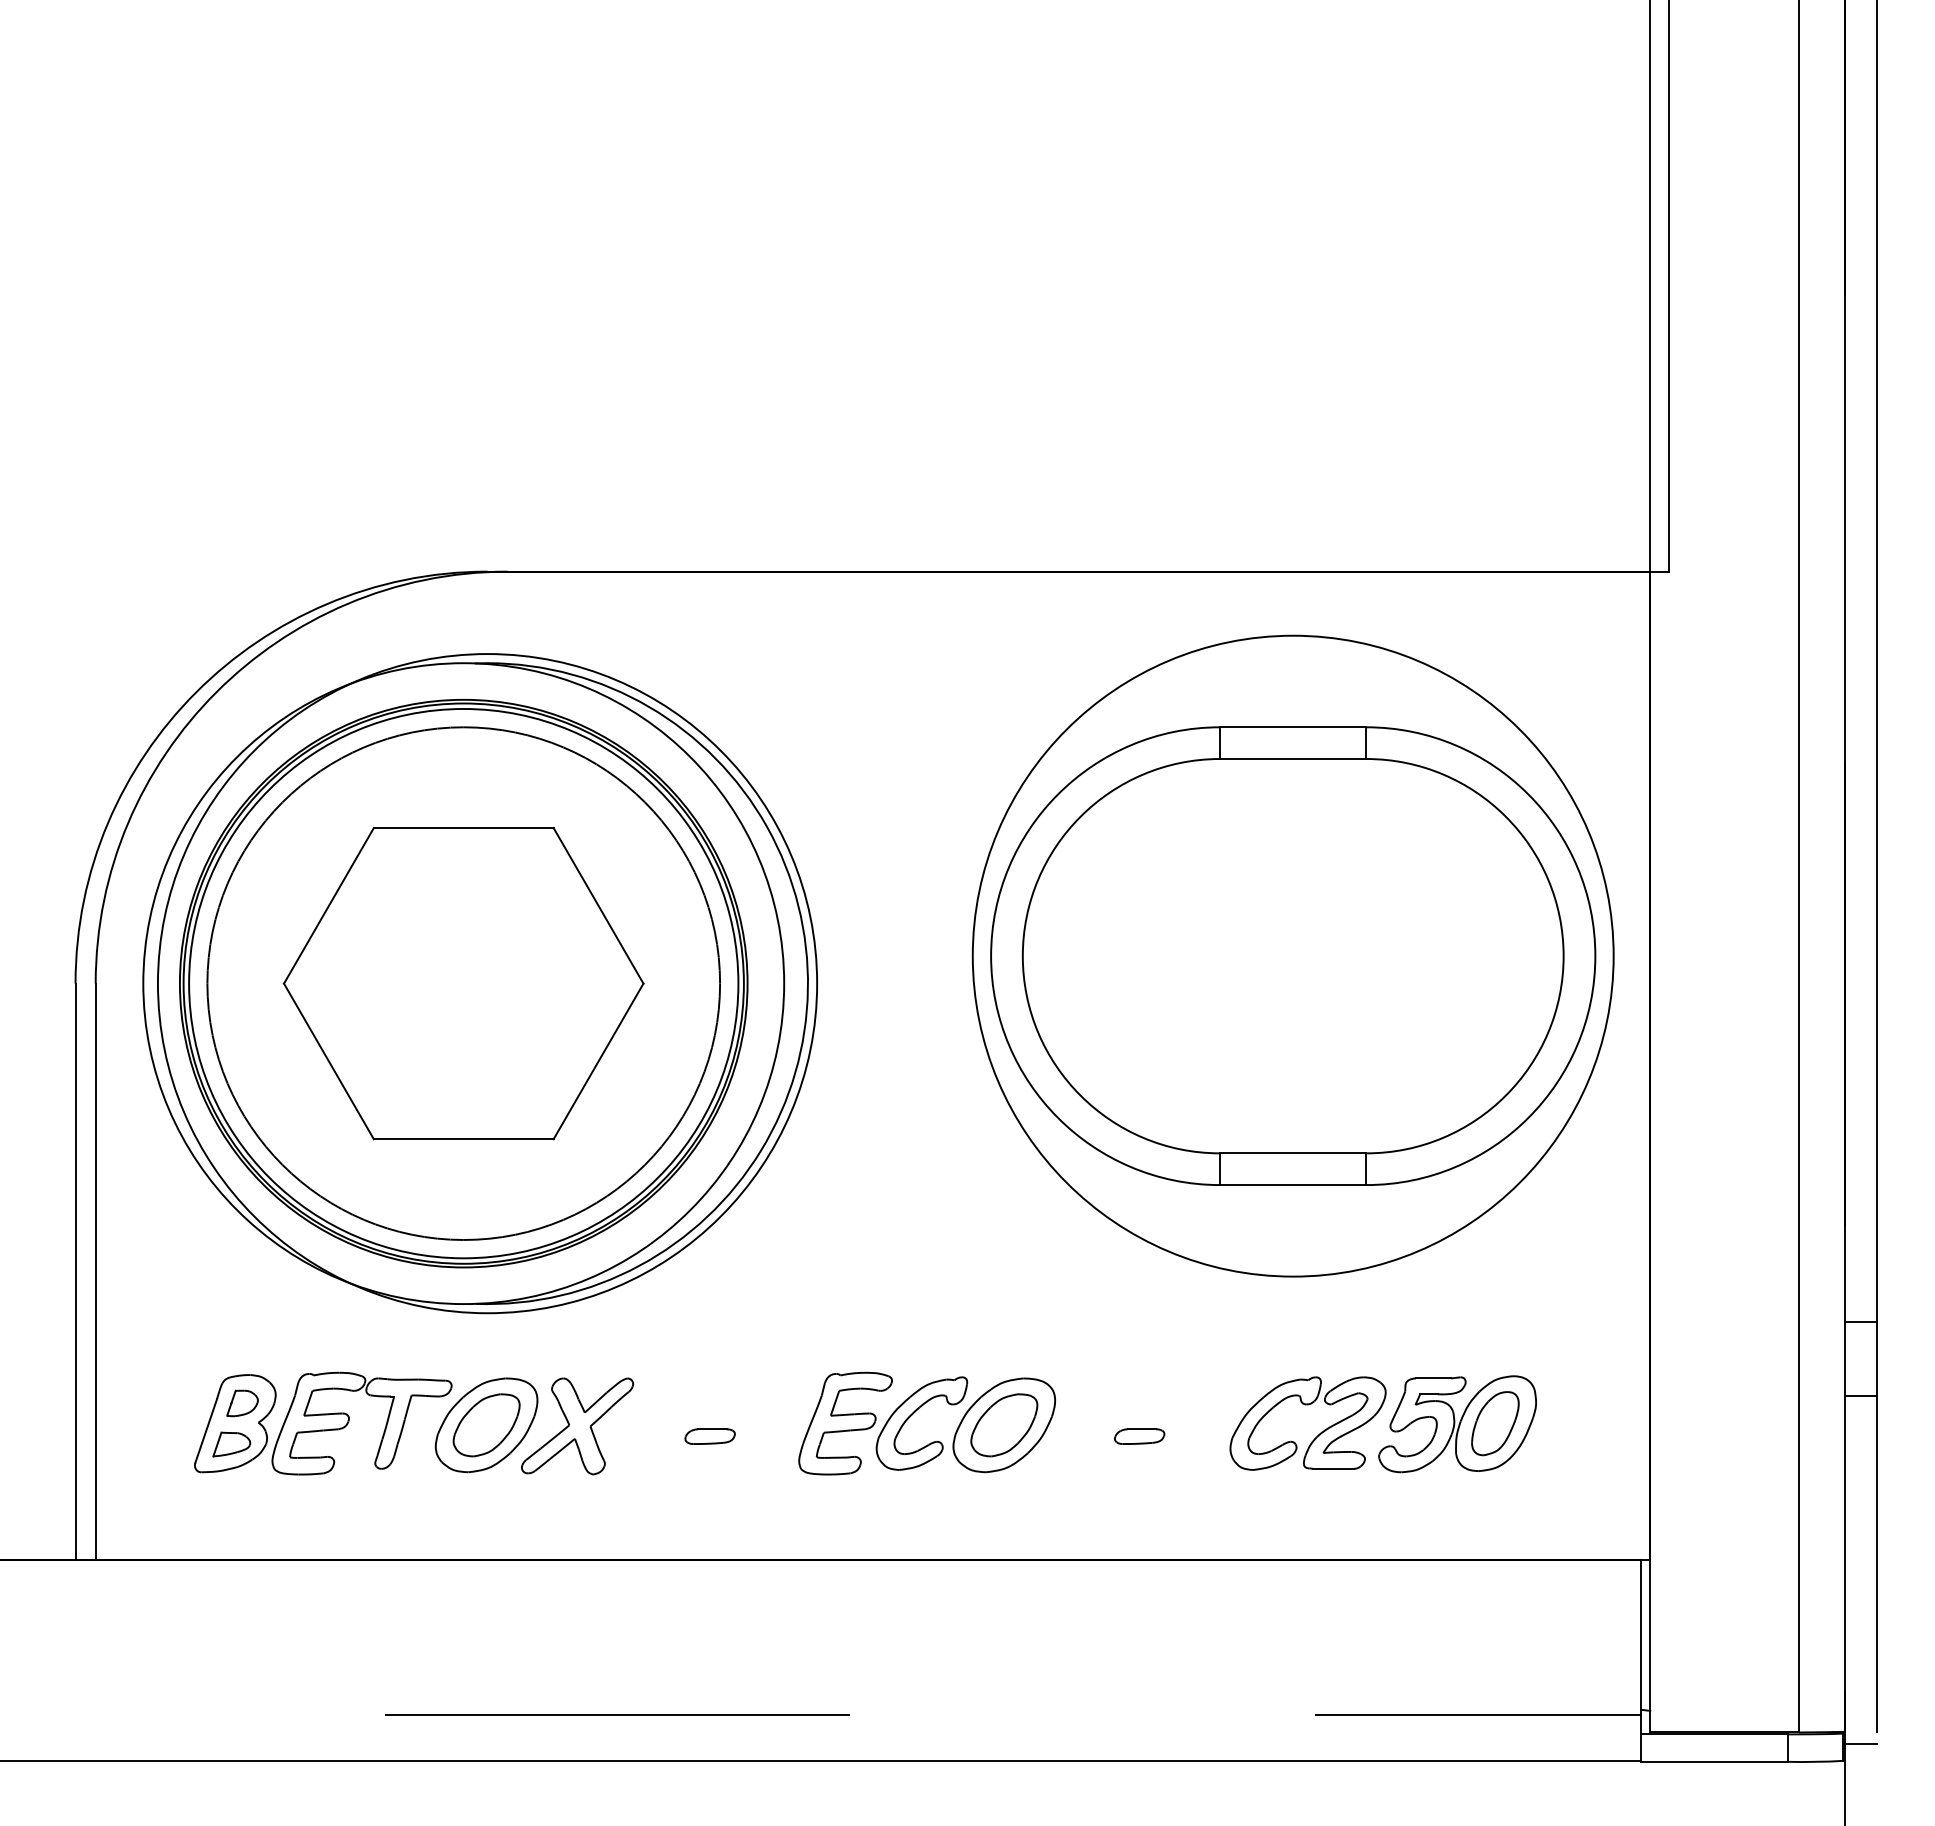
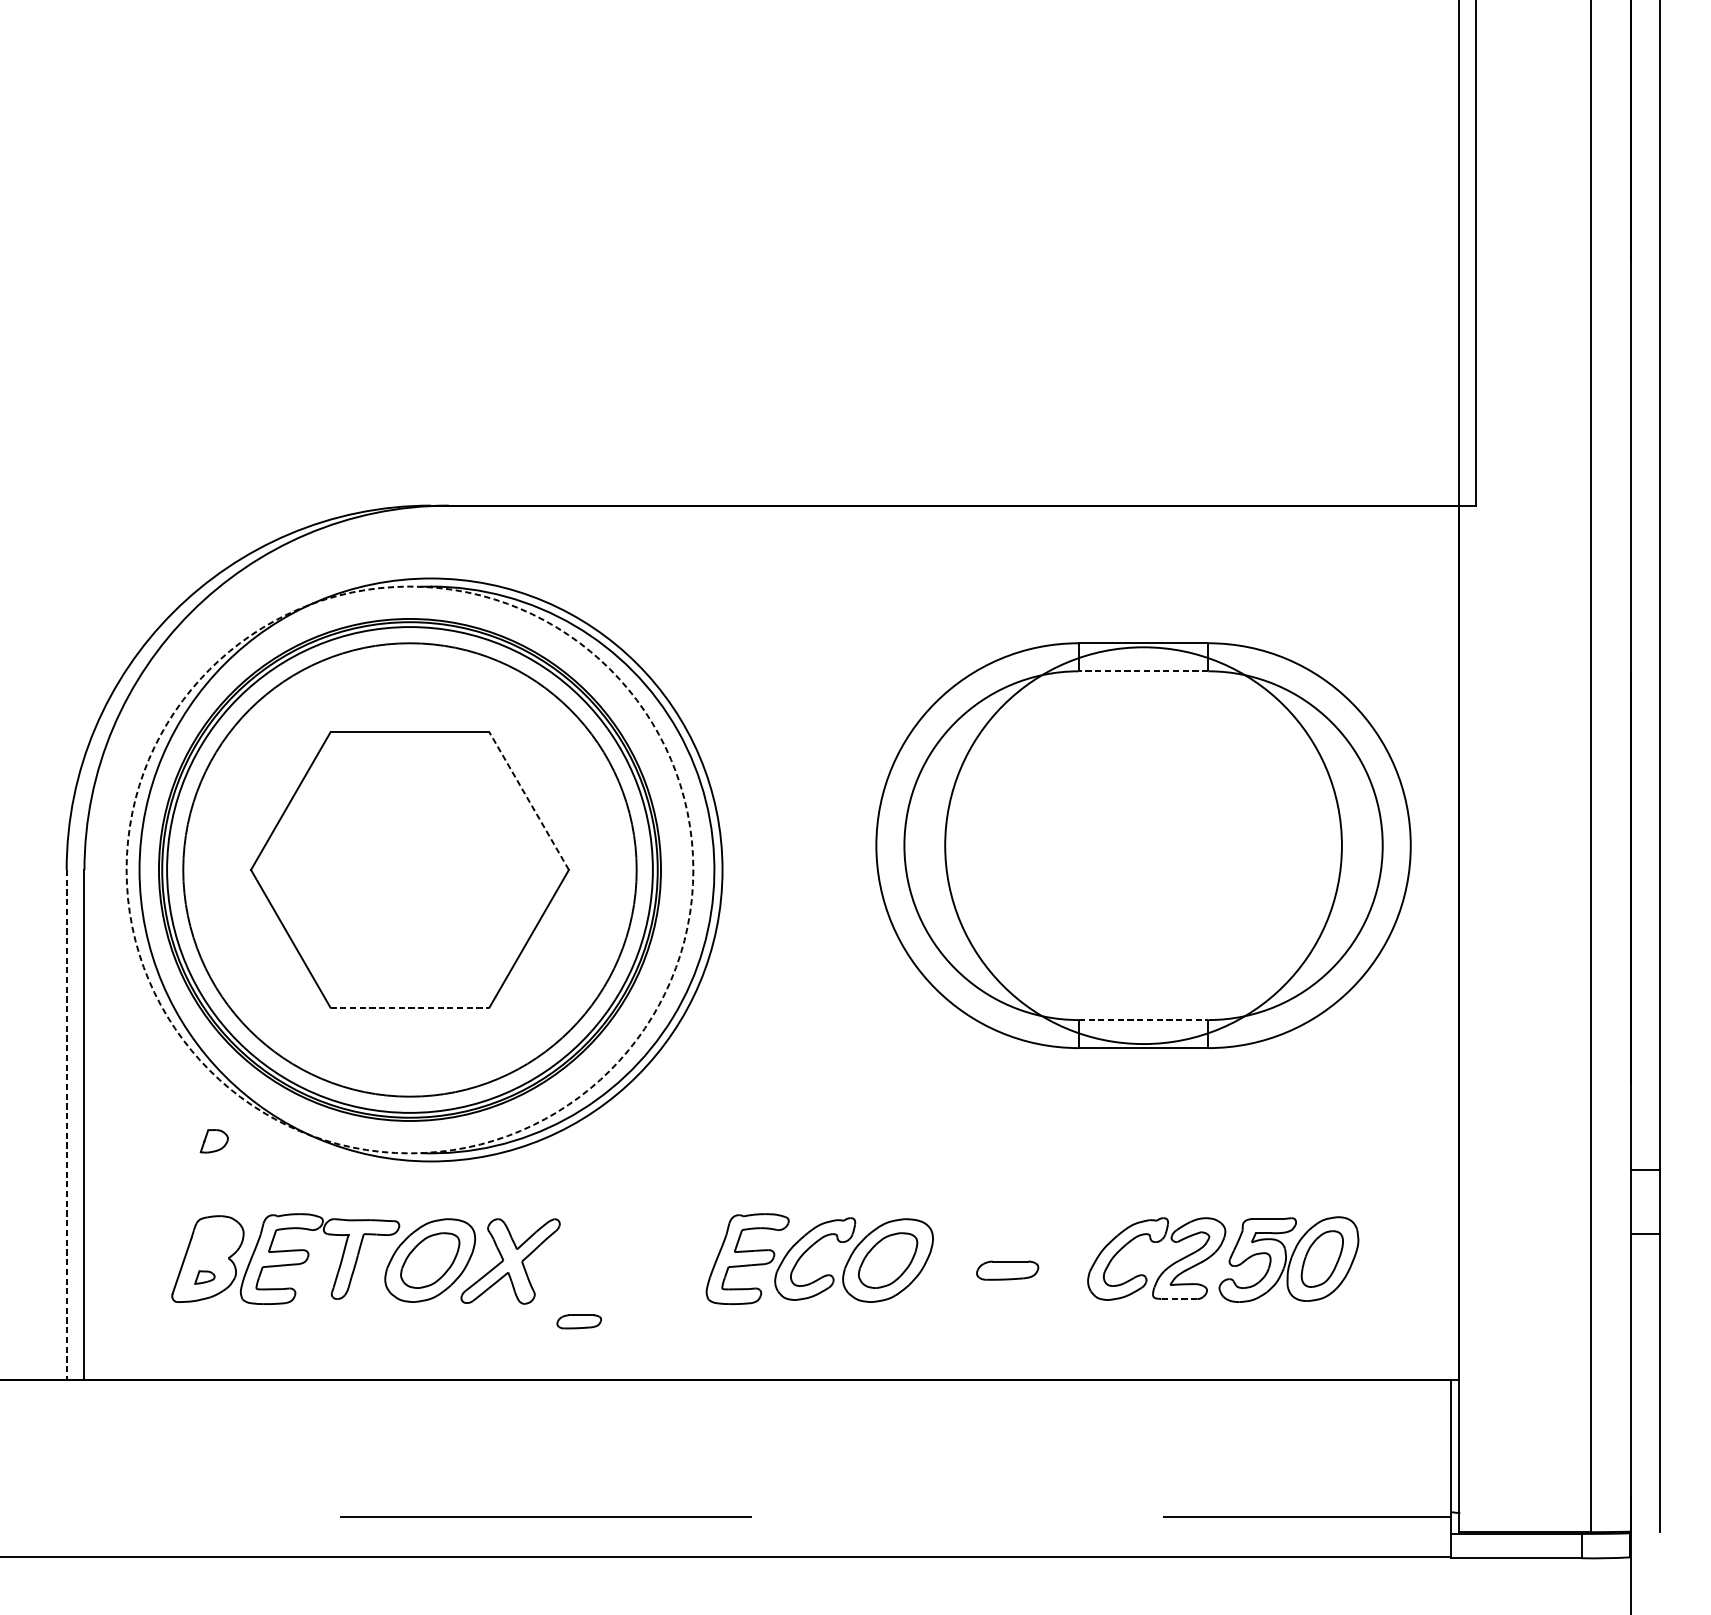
line: (1292, 759) -> (1142, 671), solid -> dashed
line: (598, 905) -> (529, 800), solid -> dashed
circle: (1292, 955) -> (1142, 845), size x0.7
circle: (463, 983) -> (409, 869), solid -> dashed
line: (463, 1139) -> (409, 1007), solid -> dashed
line: (1293, 1153) -> (1143, 1020), solid -> dashed
line: (75, 1272) -> (66, 1125), solid -> dashed
part: (242, 1403) -> (214, 1141), moved
part: (709, 1436) -> (578, 1321), moved
part: (1139, 1436) -> (1007, 1270), size x1.4
part: (231, 1444) -> (204, 1277), size x0.6
line: (1333, 1468) -> (1179, 1298), solid -> dashed
line: (1860, 1743) -> (1645, 1541), removed

